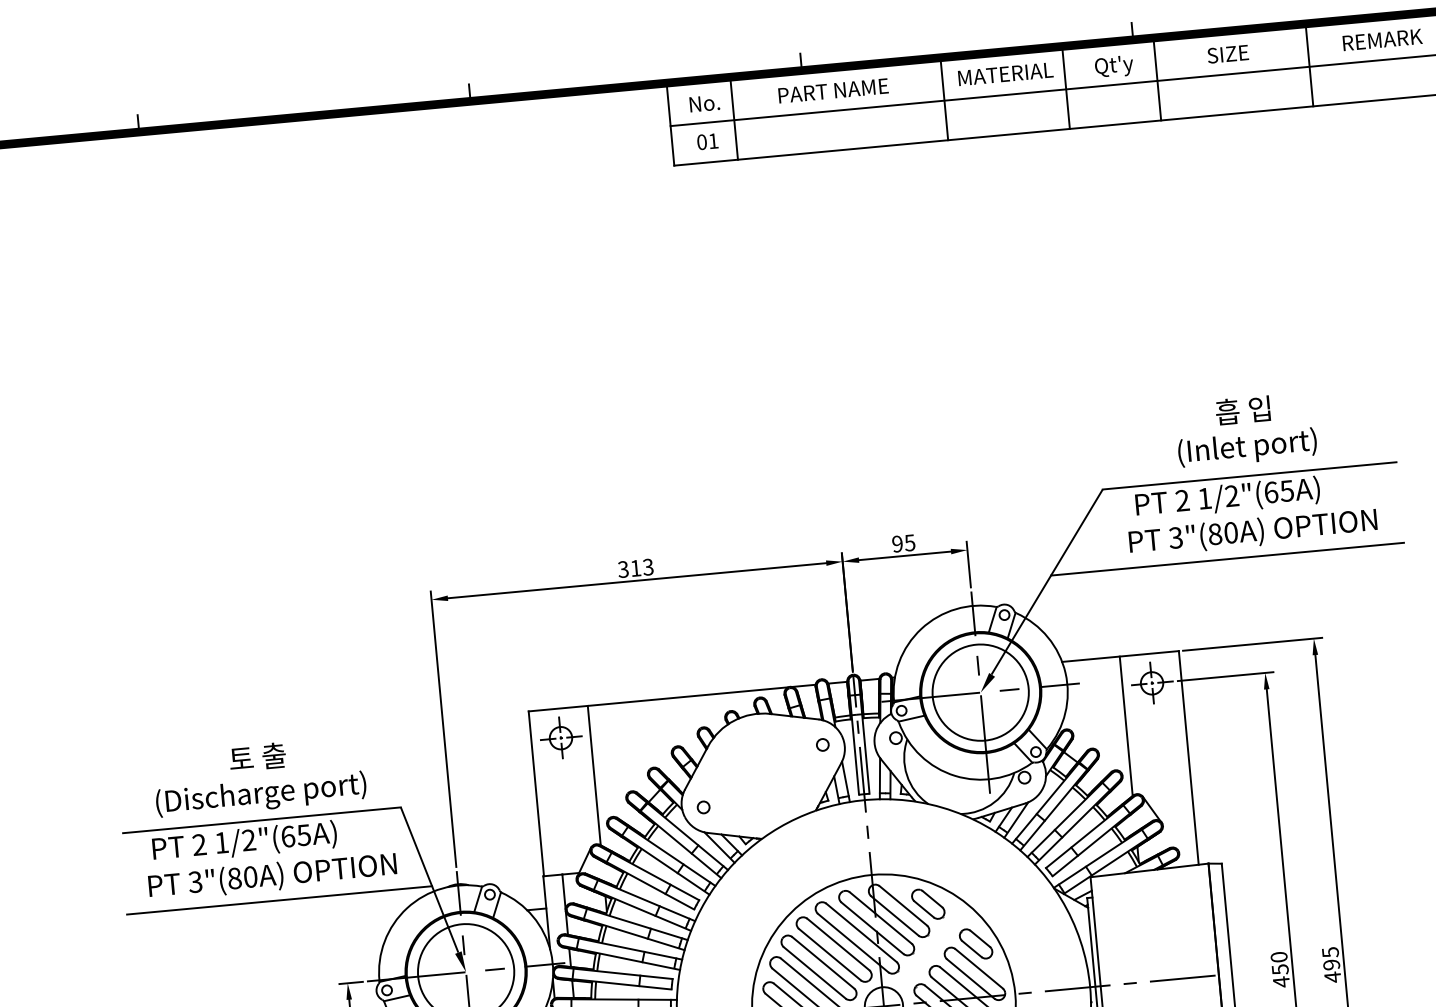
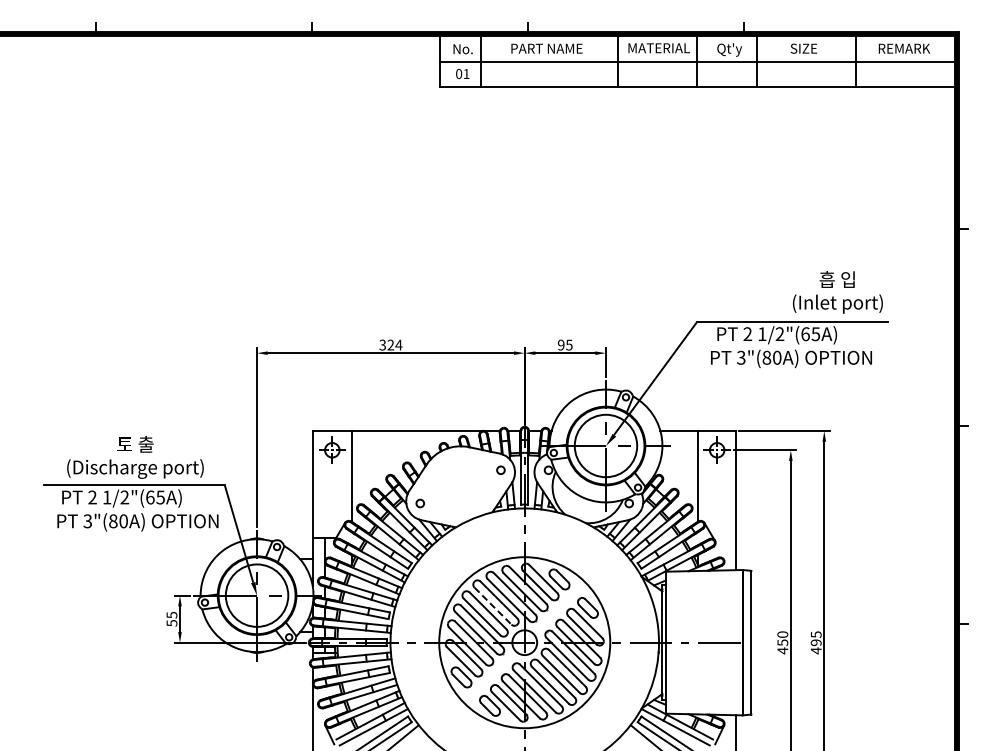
text: (1245, 430) -> (837, 292), moved
line: (1227, 558) -> (773, 374), removed
text: (641, 566) -> (394, 344), 313 -> 324
line: (278, 901) -> (140, 538), removed
line: (830, 955) -> (493, 606), solid -> dashed

